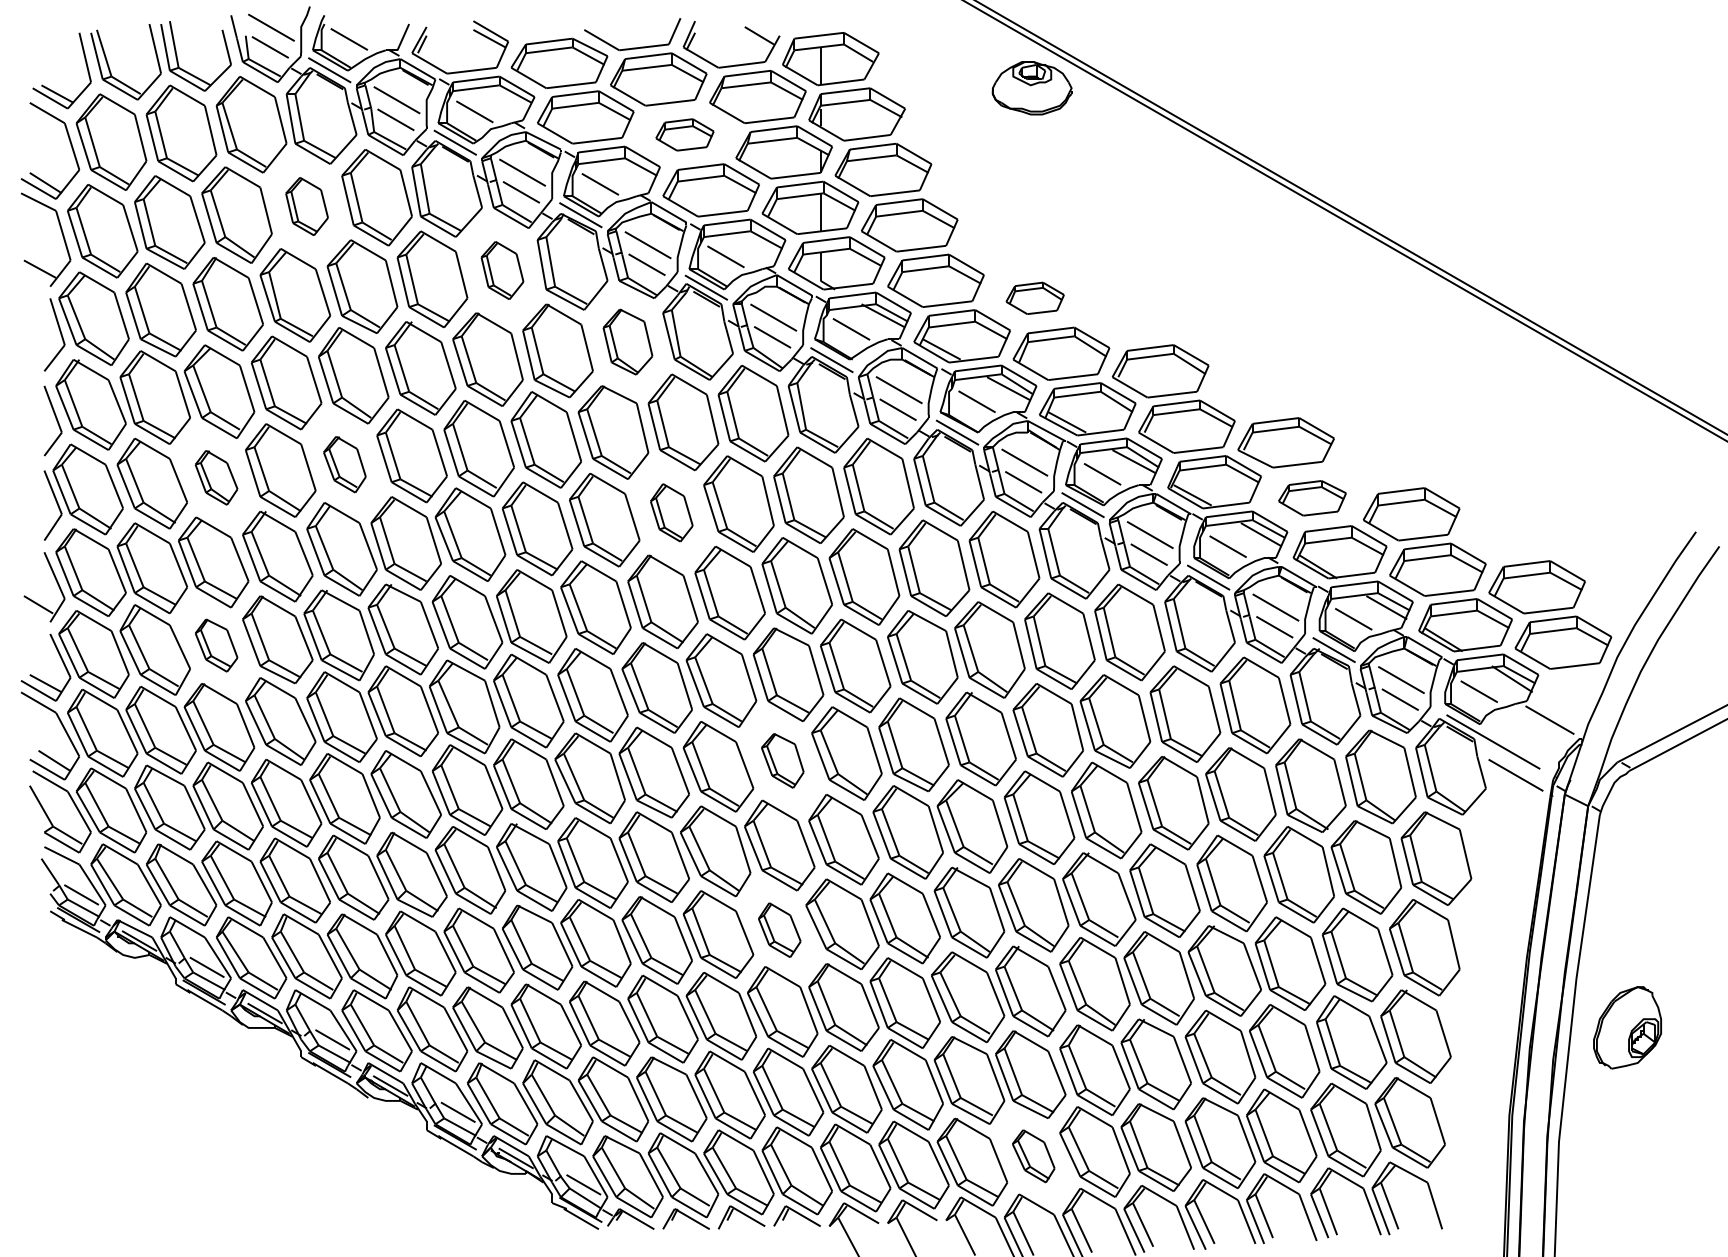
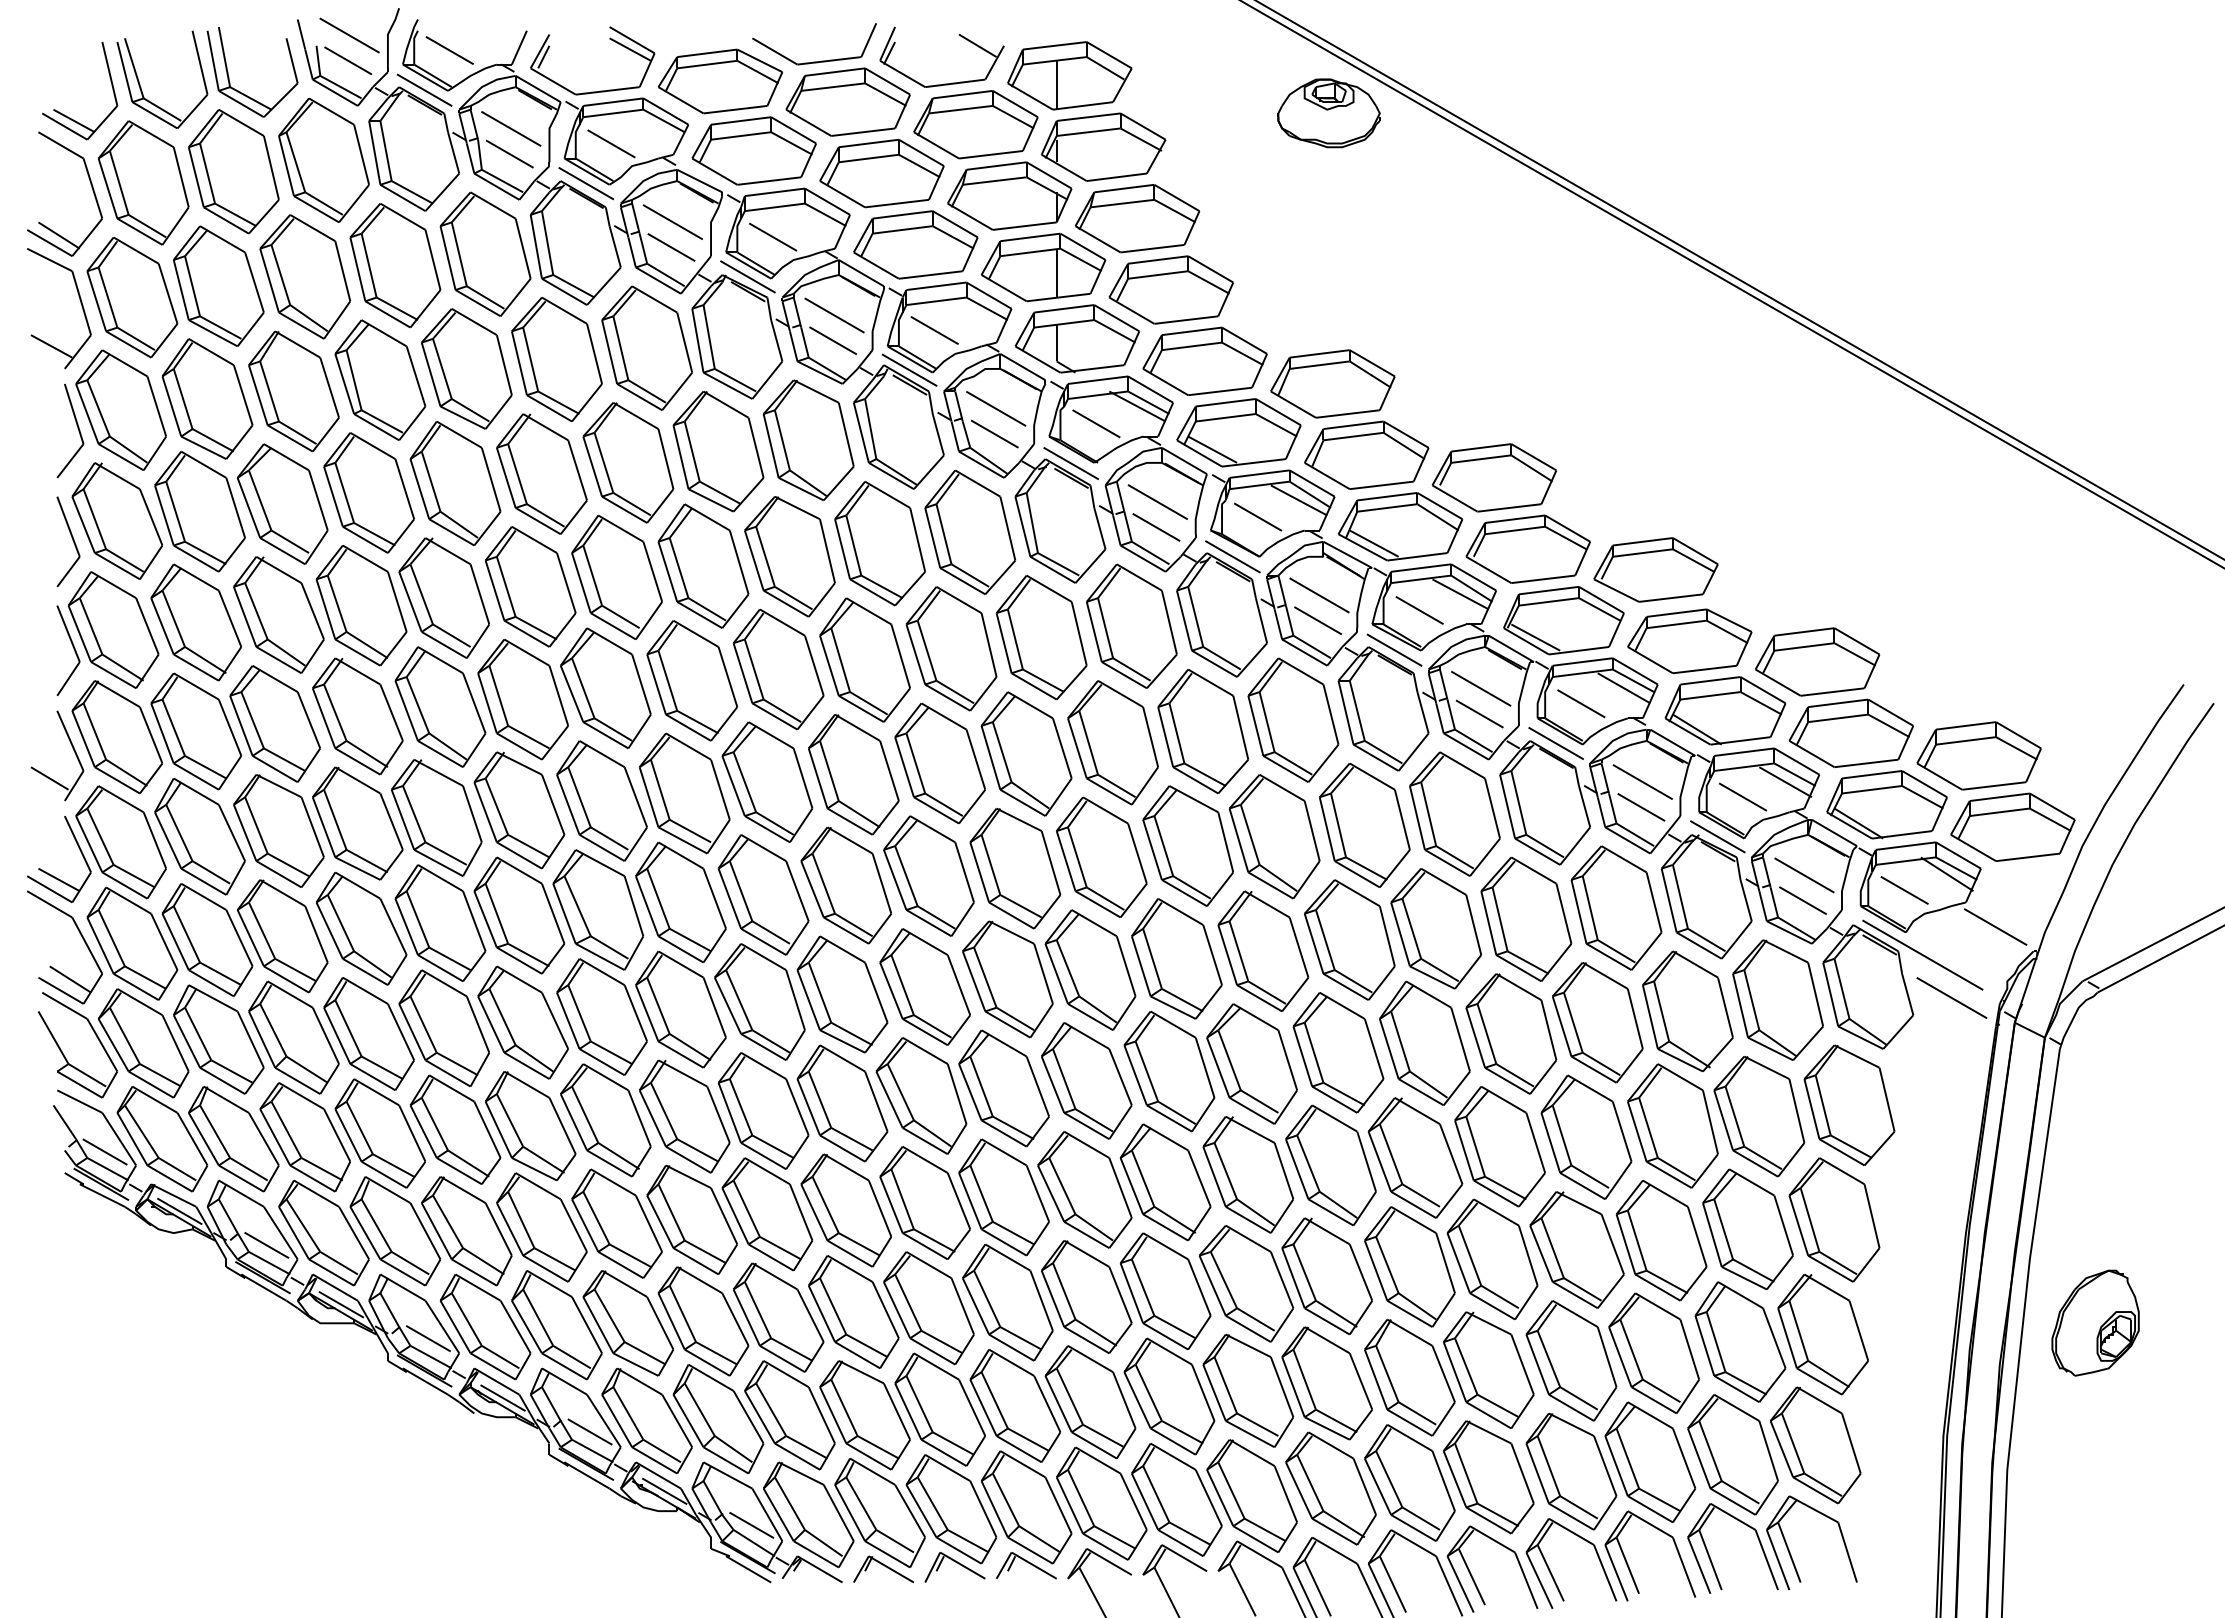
part: (684, 134) -> (881, 173), size x1.67
part: (307, 206) -> (395, 265), size x1.67
part: (502, 270) -> (646, 347), size x1.67
part: (1034, 298) -> (1332, 383), size x1.67
part: (627, 341) -> (808, 439), size x1.43
part: (344, 464) -> (443, 597), size x1.67
part: (216, 477) -> (278, 614), size x1.67
part: (1312, 498) -> (1689, 641), size x1.43
part: (671, 512) -> (864, 659), size x1.67
part: (216, 645) -> (278, 830), size x1.67
part: (782, 760) -> (1007, 979), size x1.67
part: (779, 930) -> (1003, 1197), size x1.67
part: (1033, 1156) -> (1330, 1488), size x1.67

